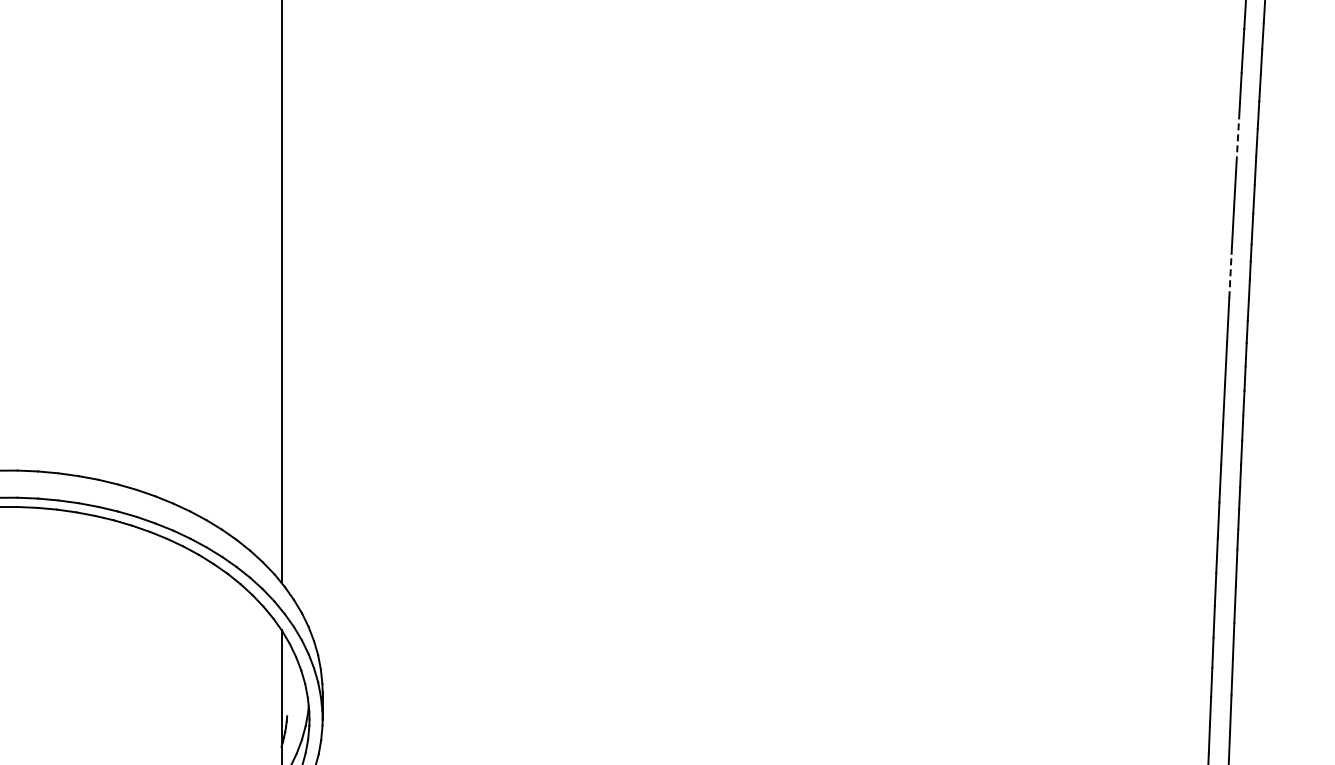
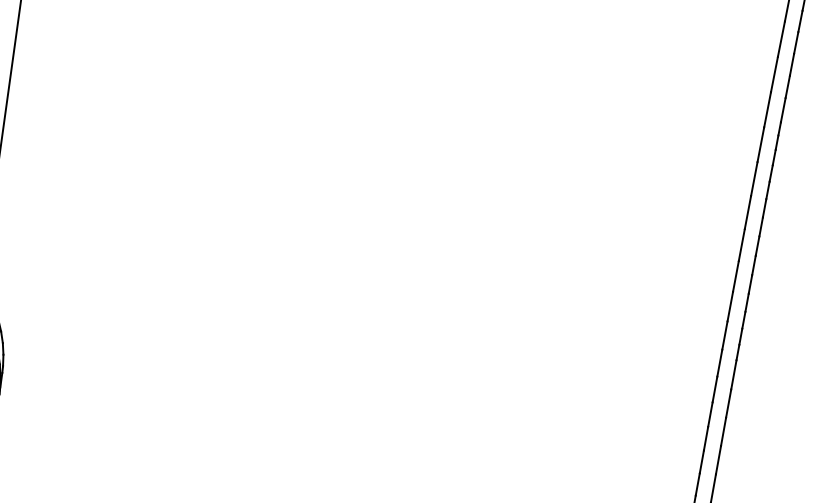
line: (1237, 140) -> (781, 39), dashed -> solid
line: (1230, 275) -> (760, 144), dashed -> solid

